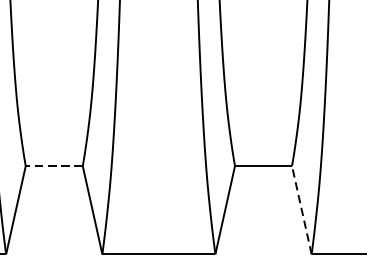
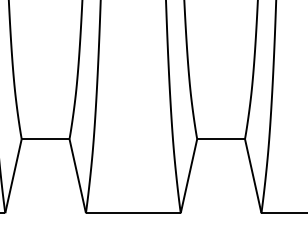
line: (54, 166) -> (45, 139), dashed -> solid
line: (302, 210) -> (253, 176), dashed -> solid

